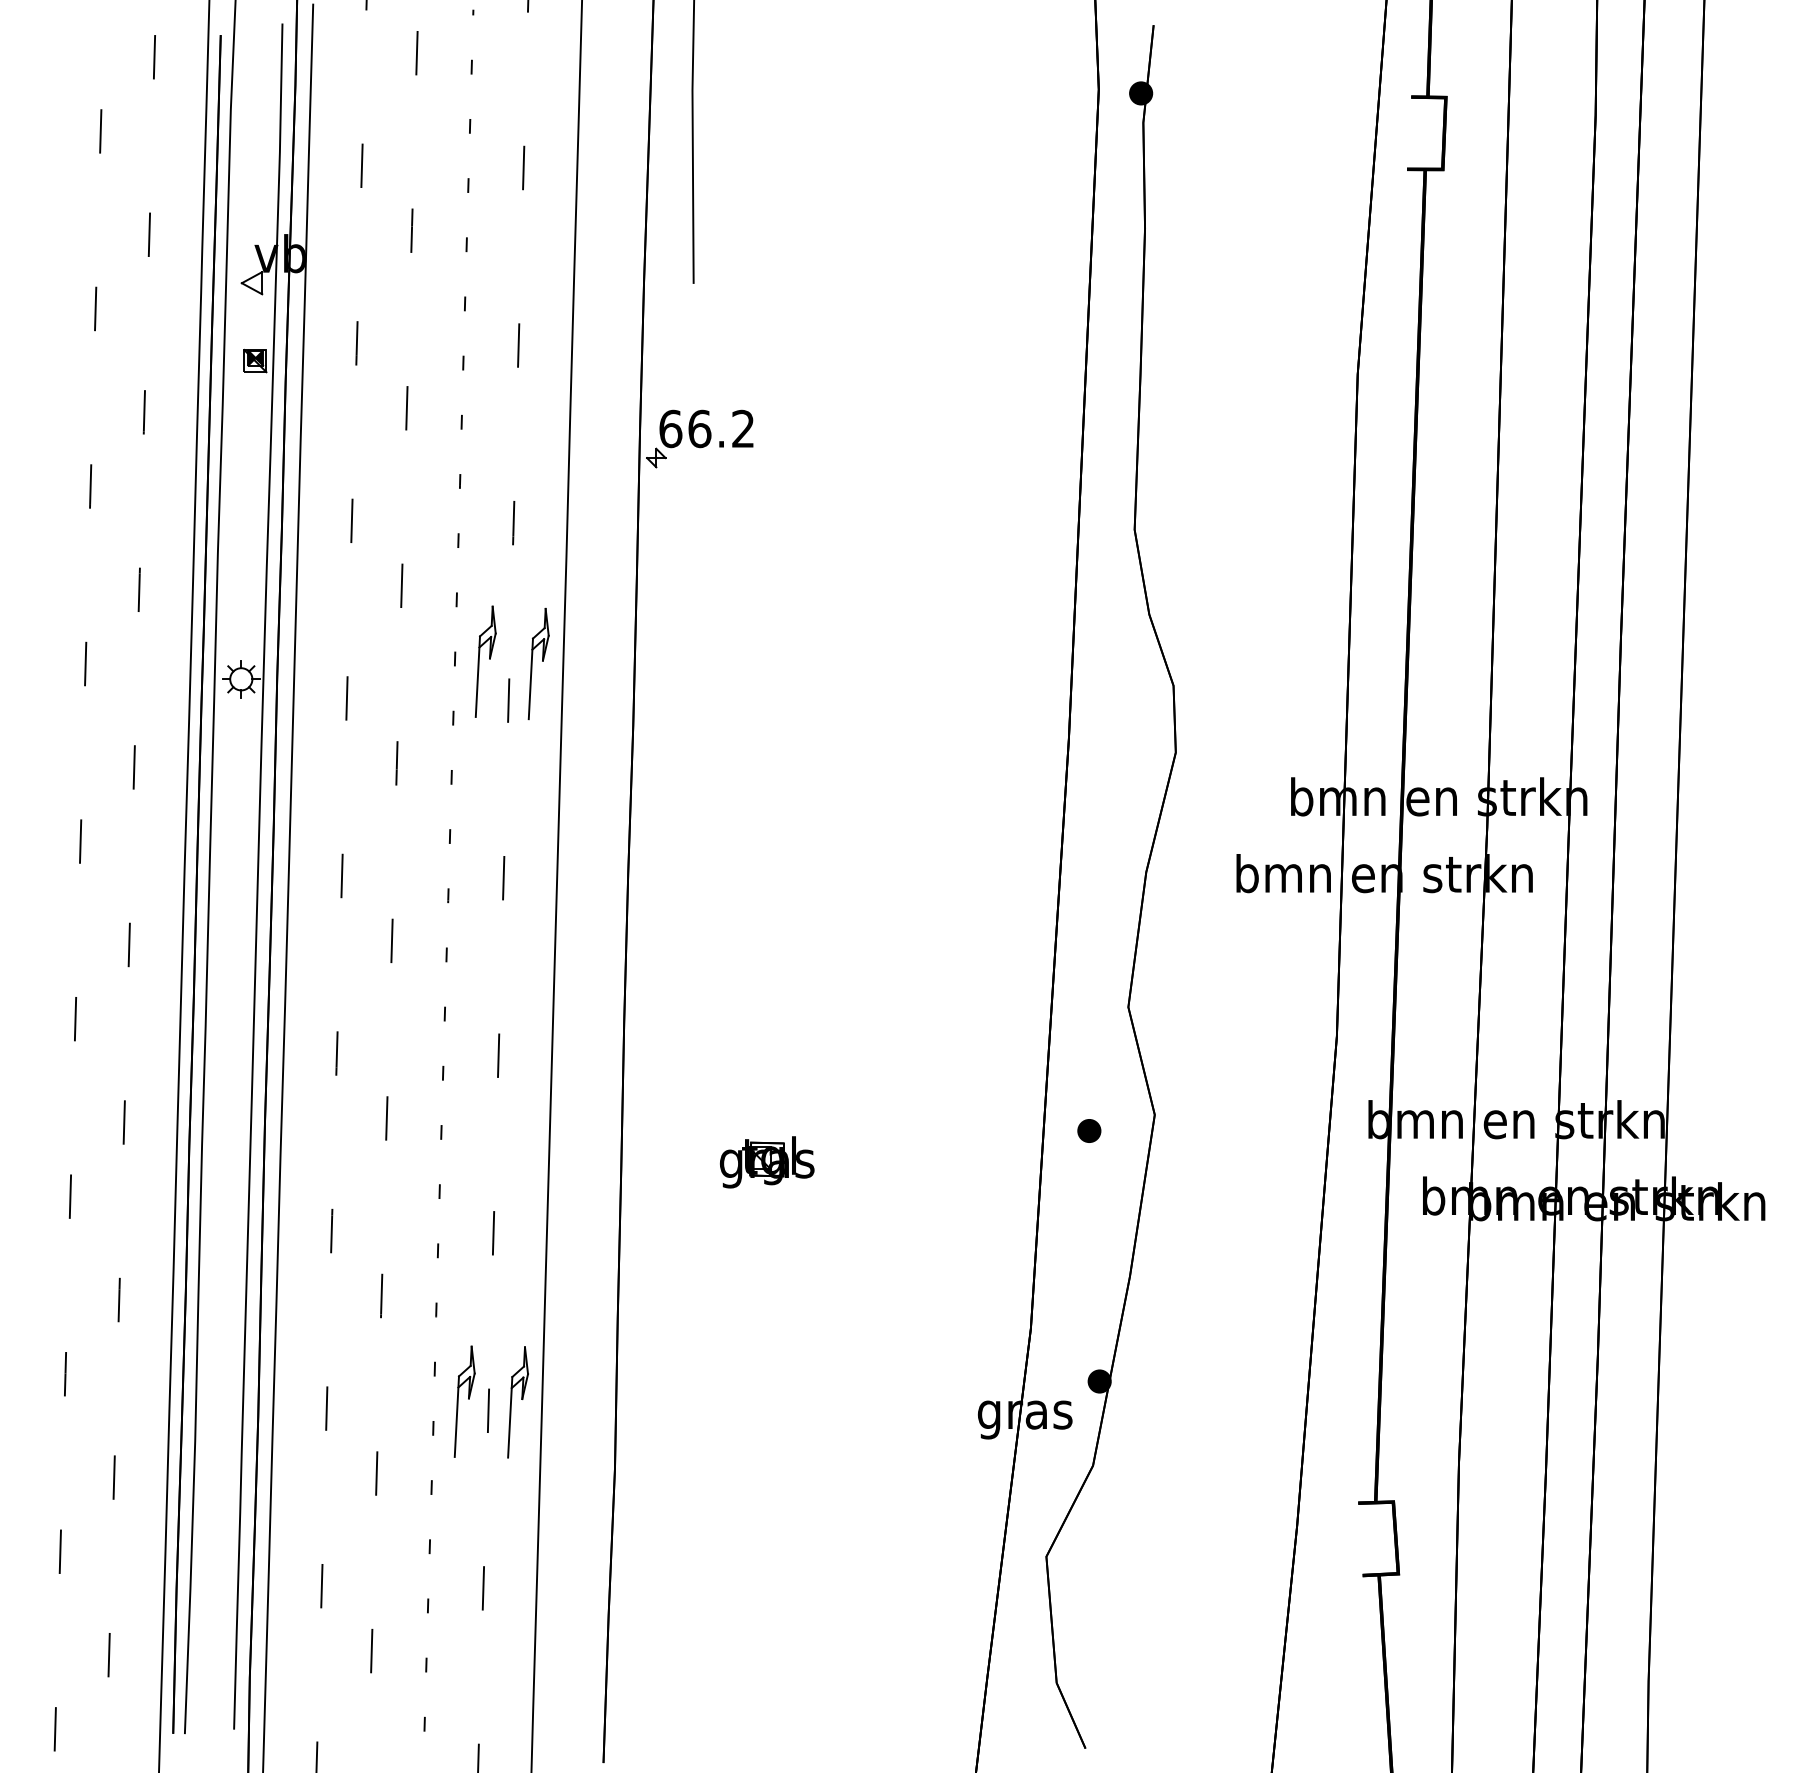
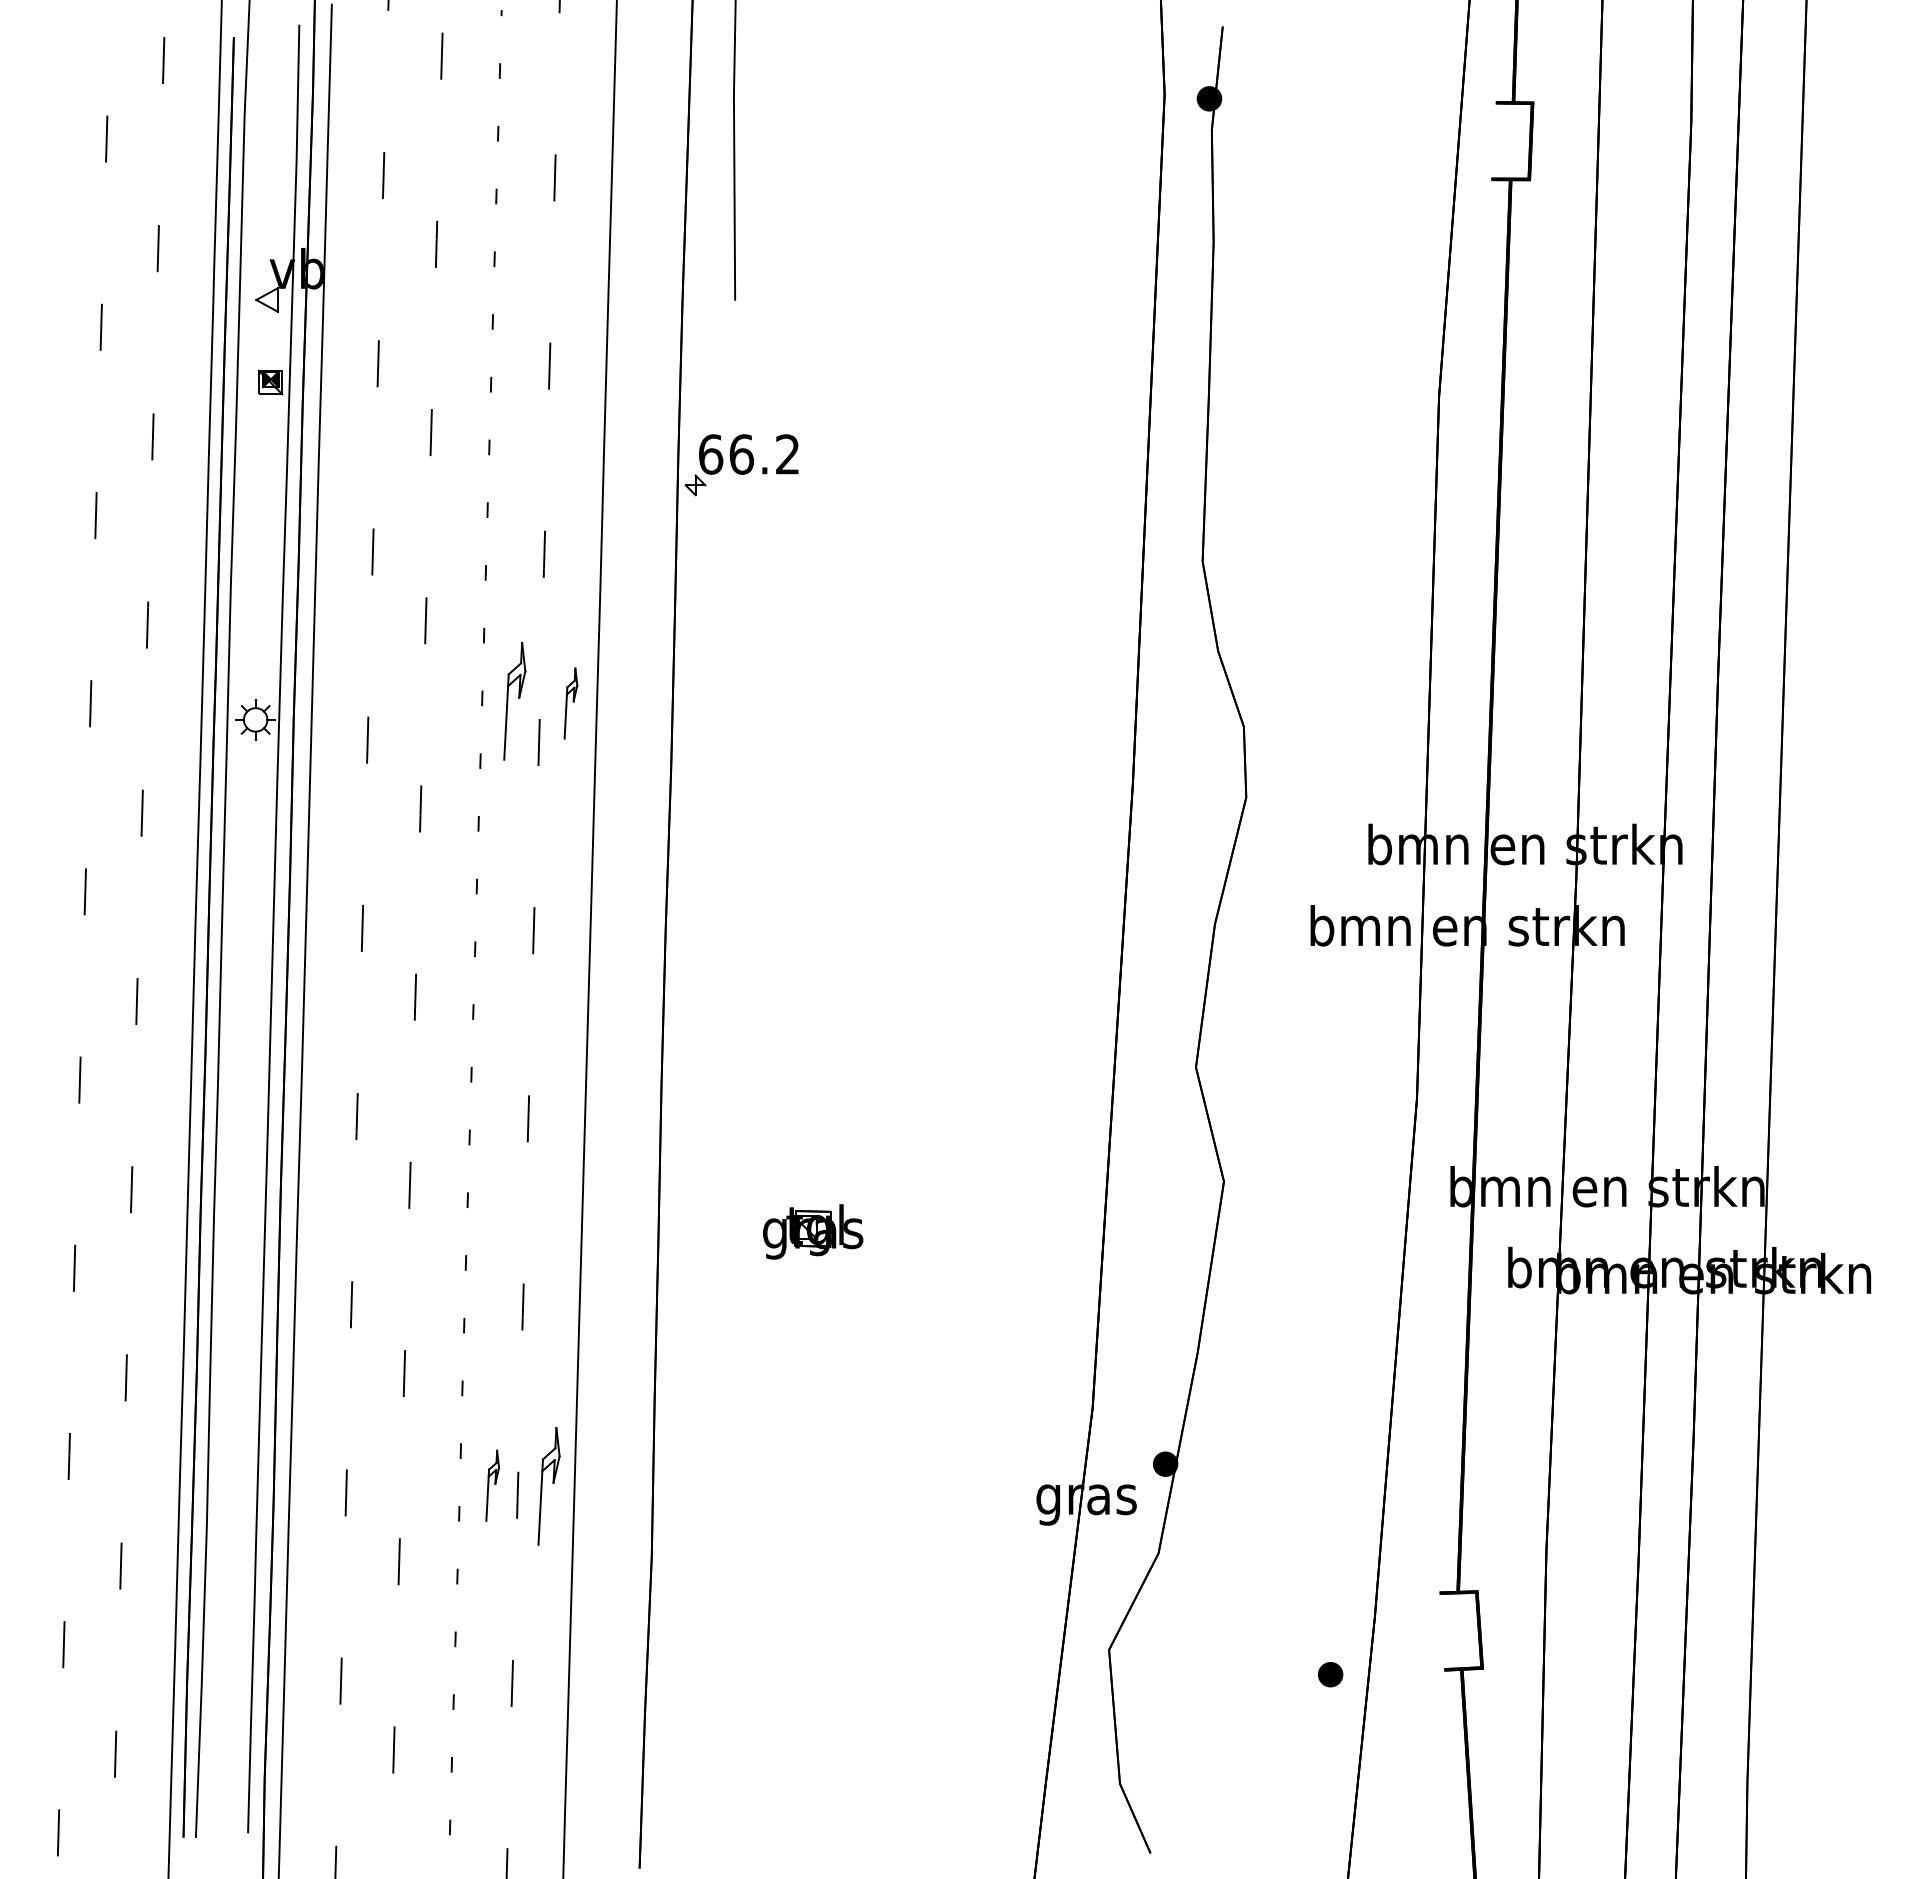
part: (538, 663) -> (570, 703), size x0.6
part: (1089, 1130) -> (1330, 1674), moved
part: (464, 1401) -> (492, 1485), size x0.6

